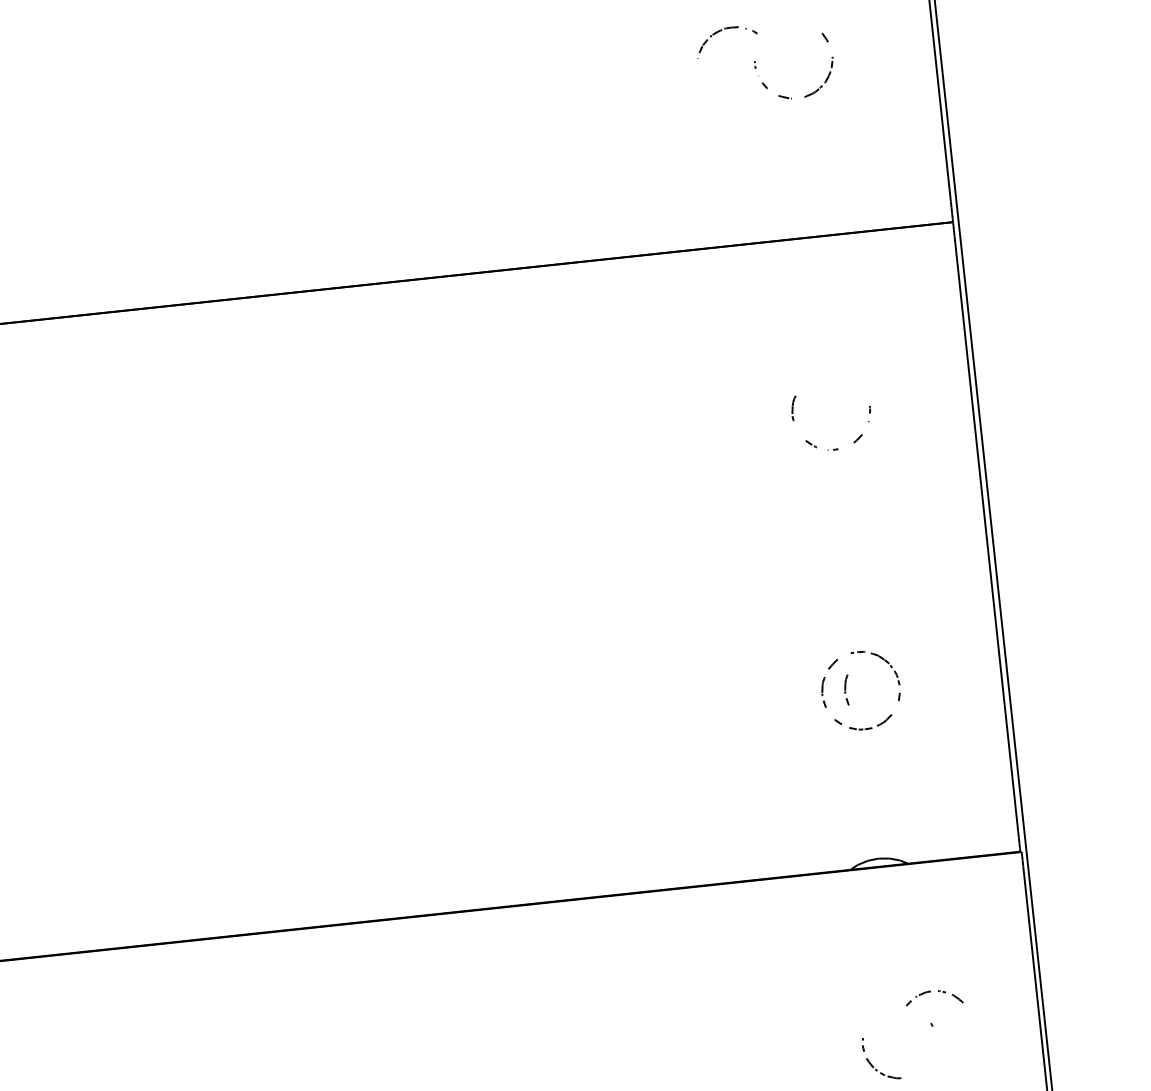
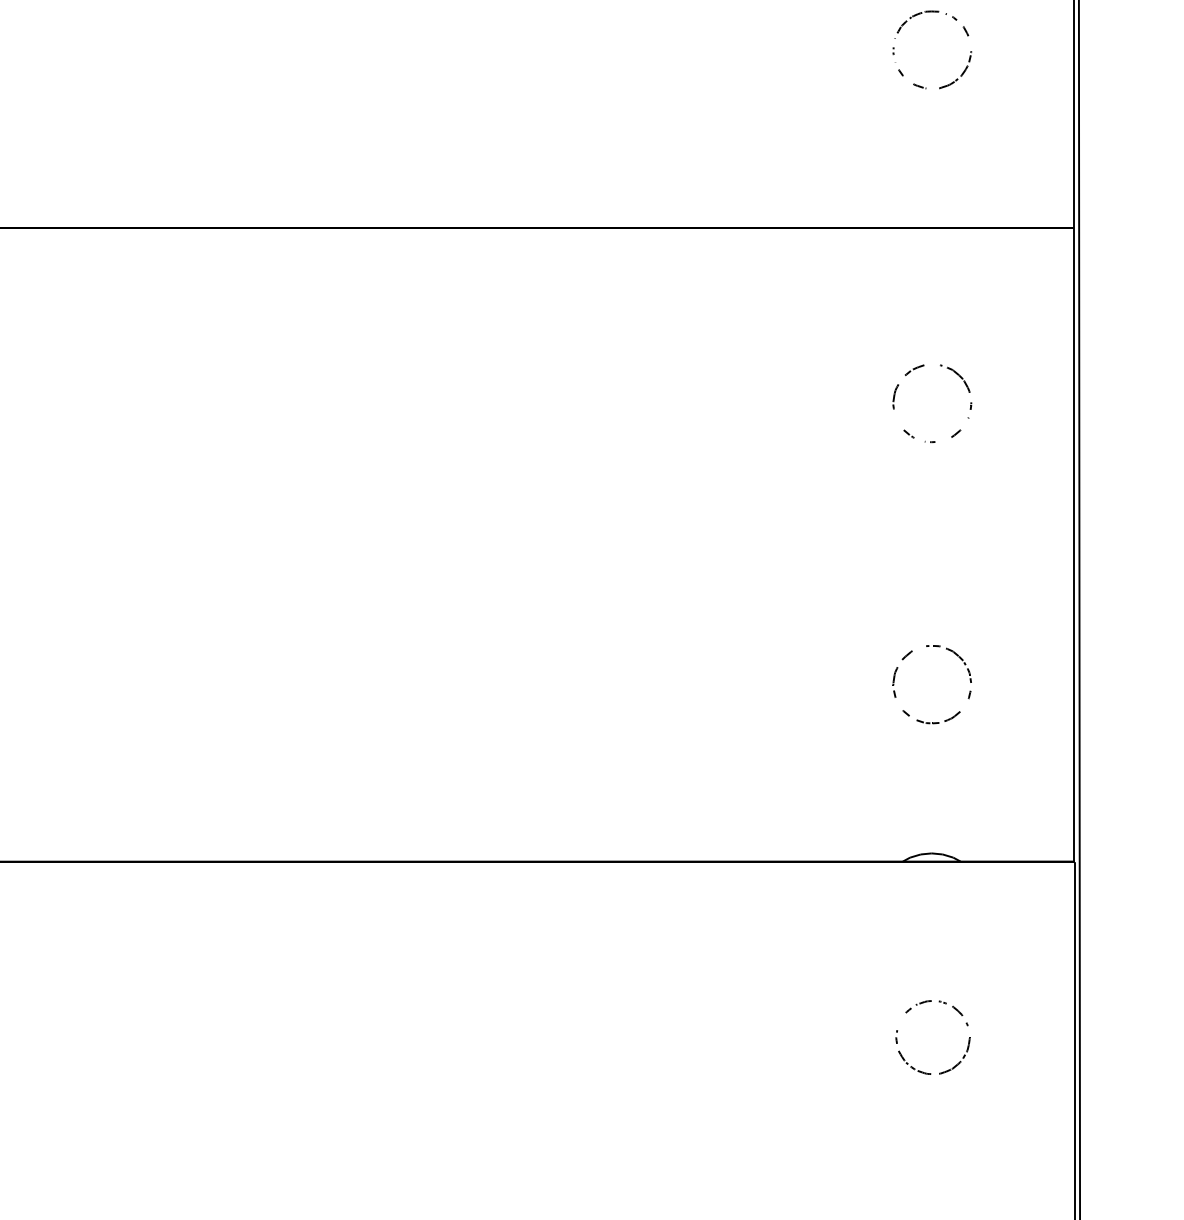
part: (720, 31) -> (920, 14), moved
part: (809, 379) -> (914, 369), added
part: (850, 383) -> (954, 378), added
part: (847, 690) -> (918, 682), removed
part: (930, 991) -> (931, 1001), moved
part: (929, 1061) -> (960, 1060), added

